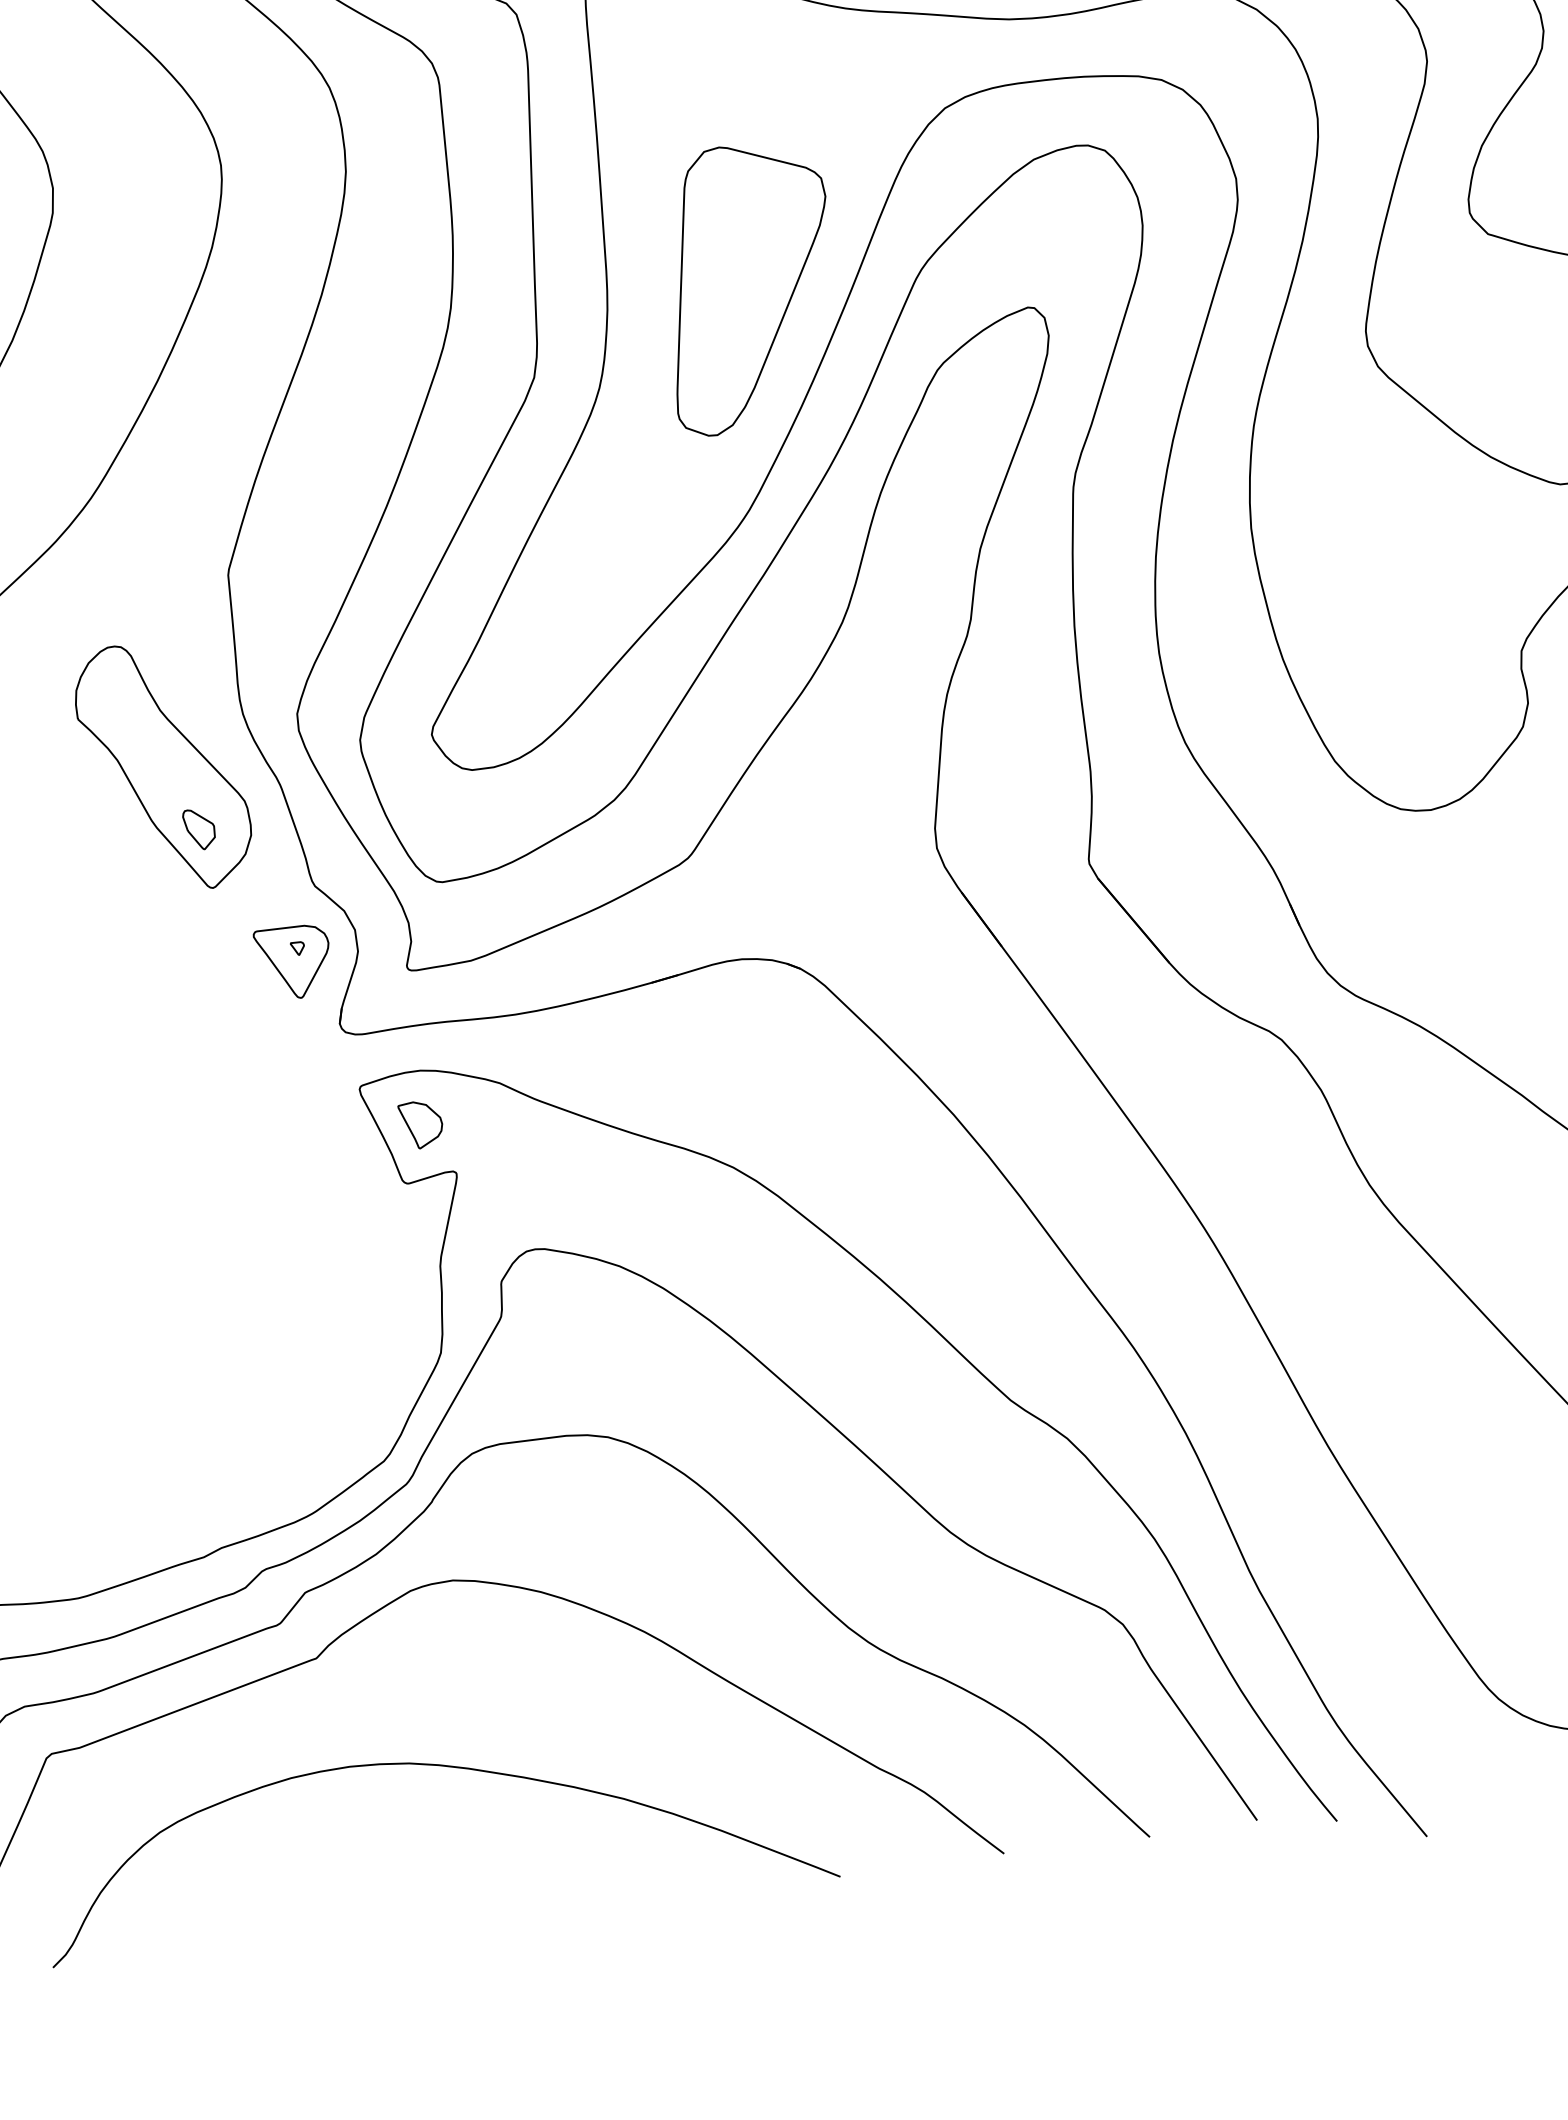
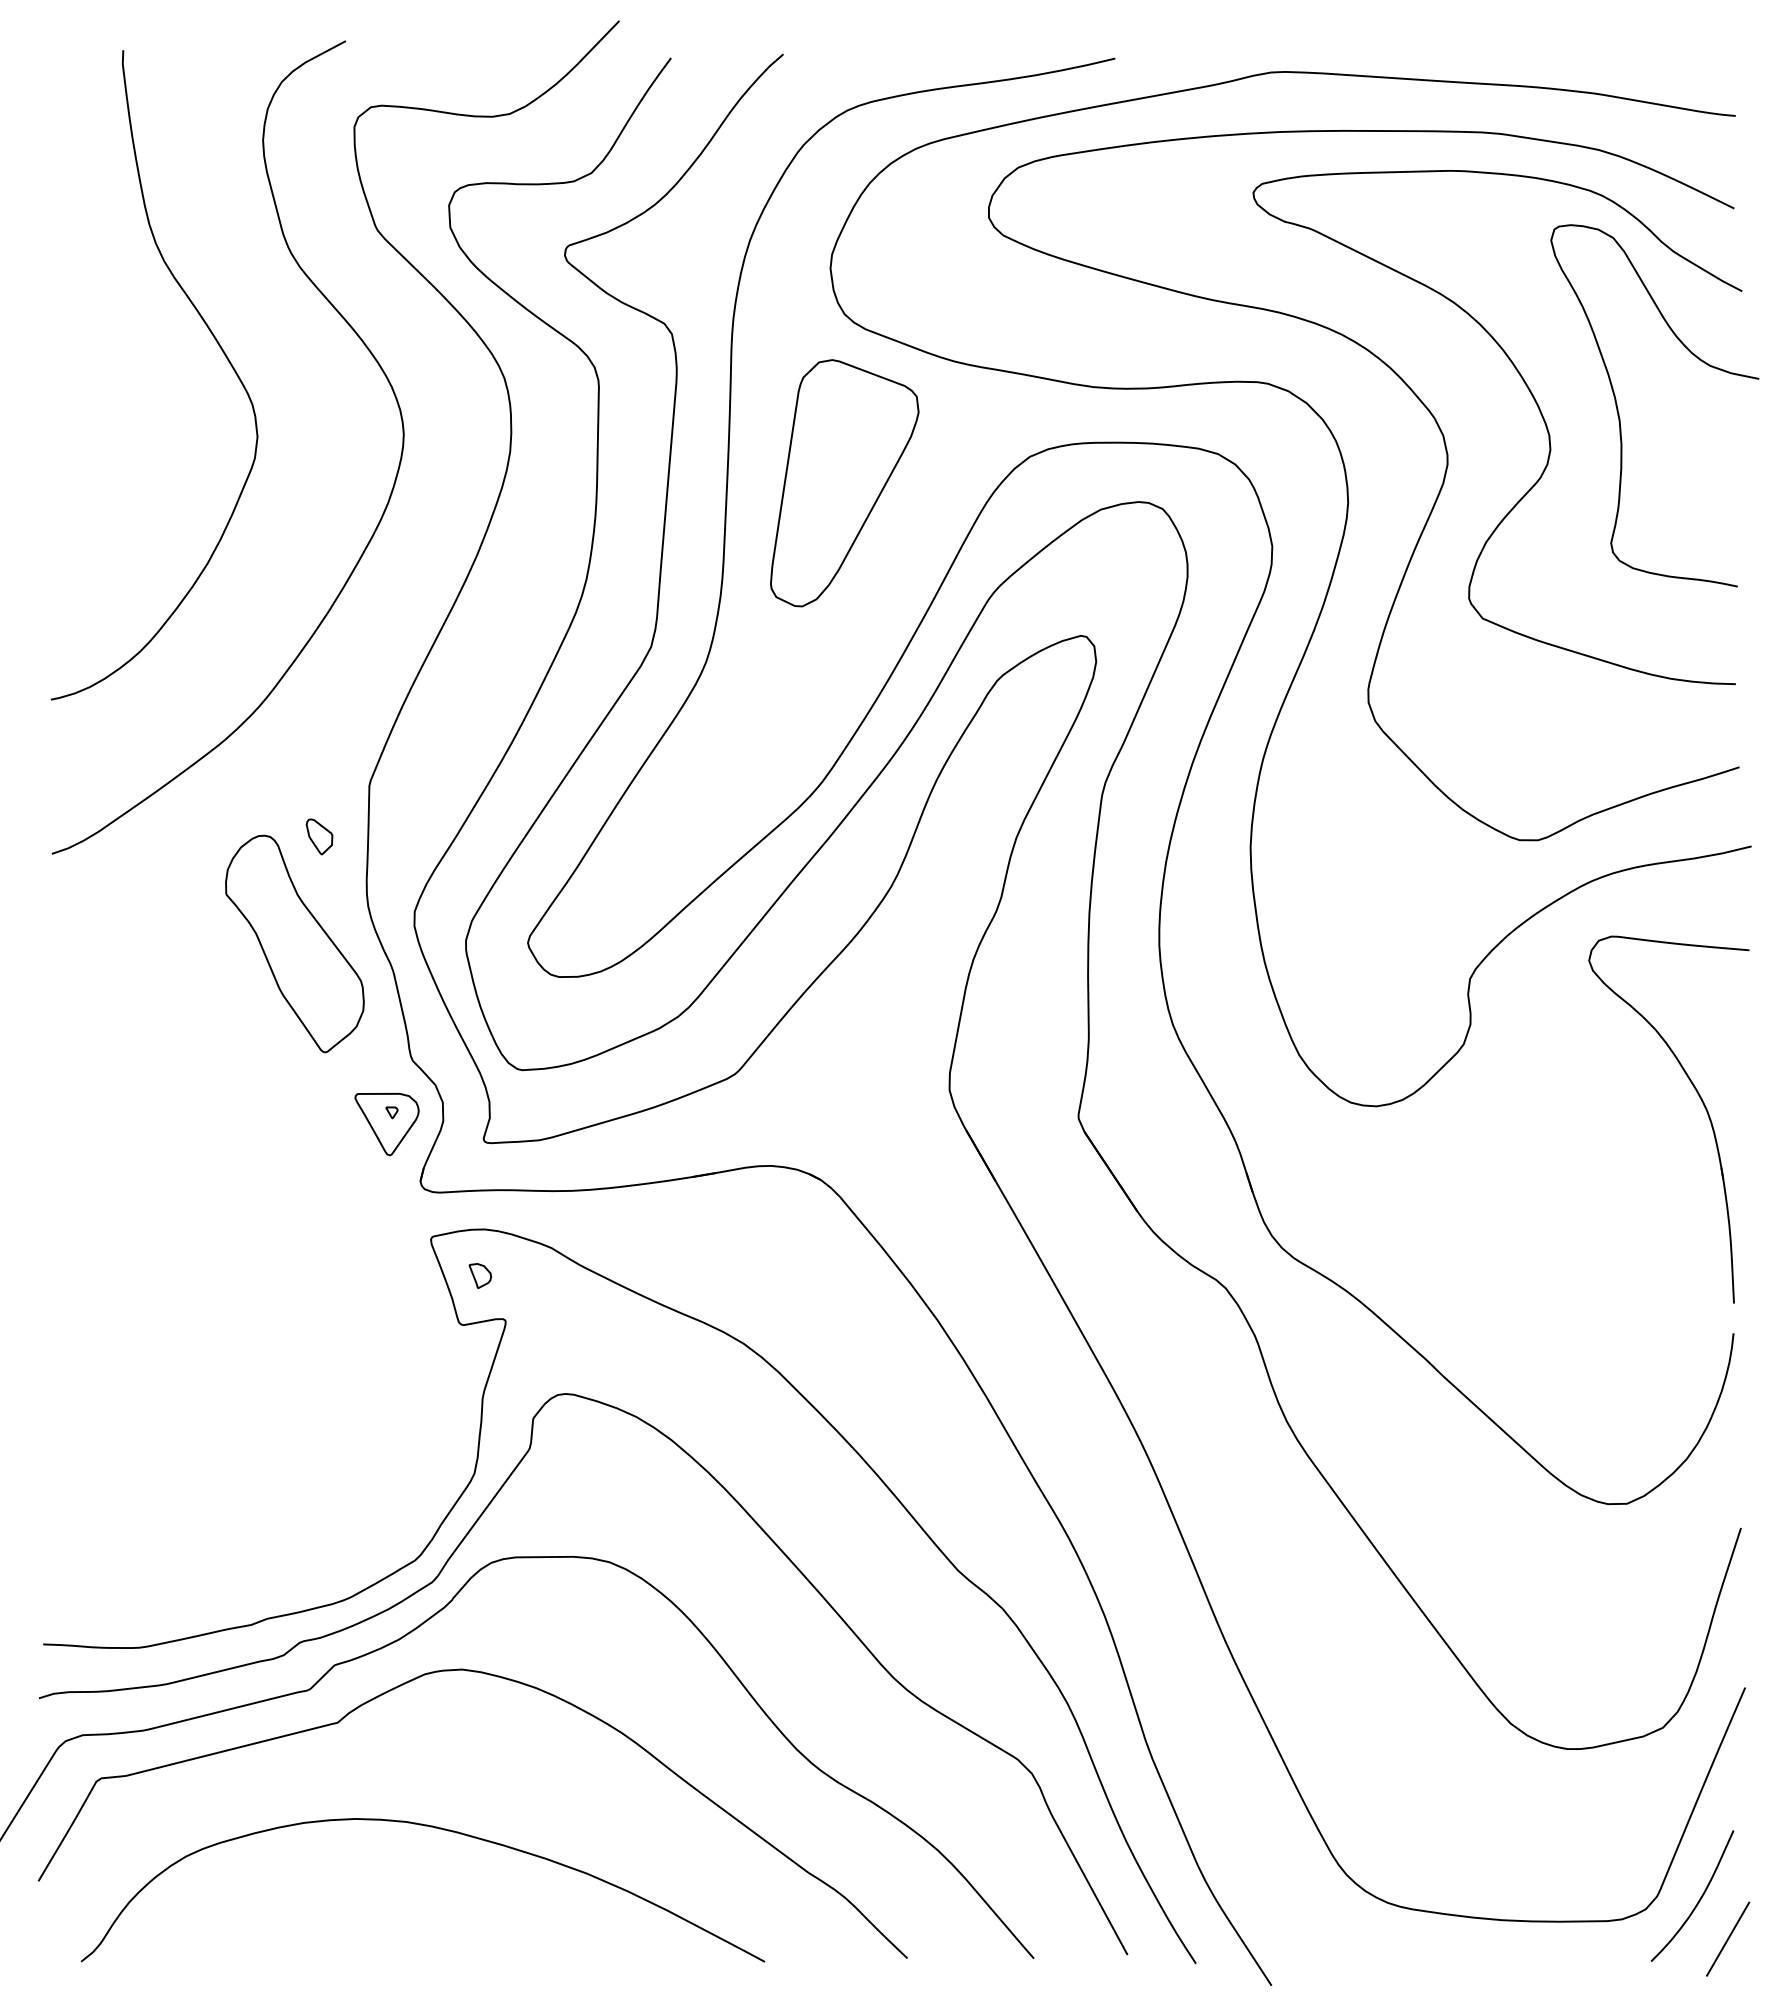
part: (749, 288) -> (844, 483), moved
part: (199, 828) -> (319, 836), moved
part: (421, 1124) -> (480, 1275), size x0.6

